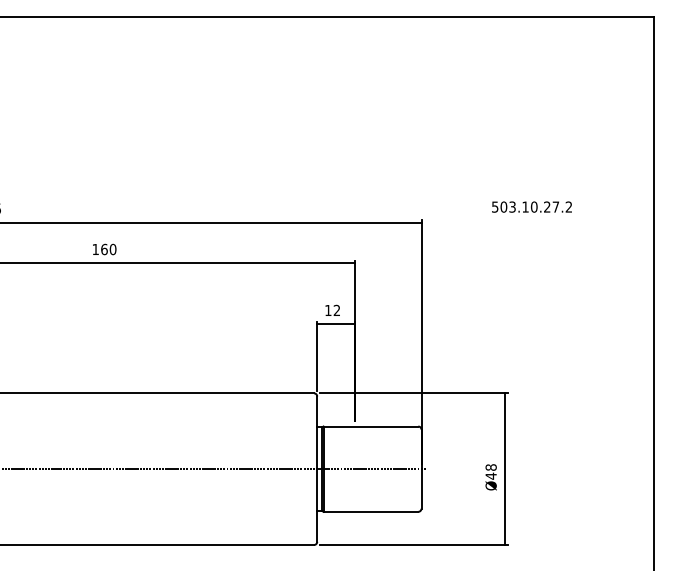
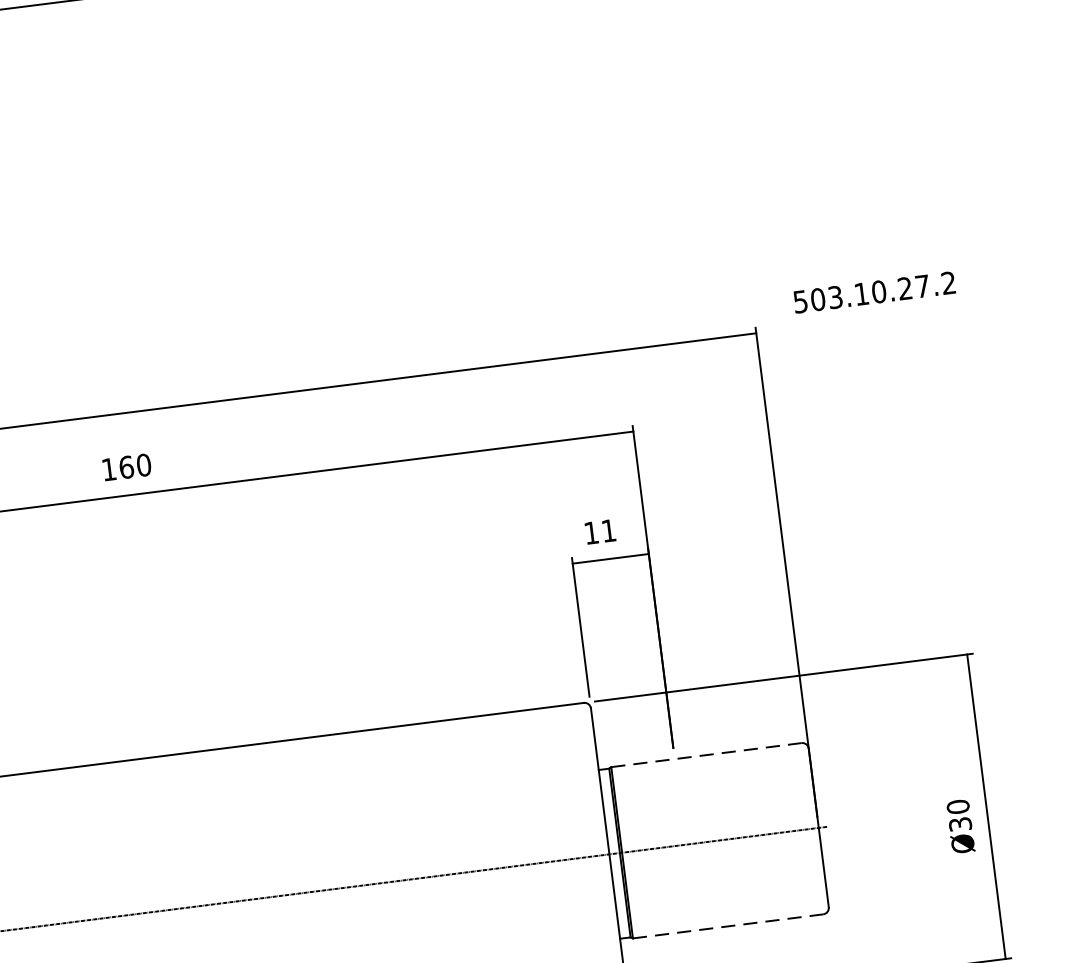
text: (531, 206) -> (873, 291), moved
text: (336, 309) -> (607, 528), 12 -> 11
line: (371, 426) -> (707, 754), solid -> dashed
text: (490, 471) -> (957, 815), Ø48 -> Ø30
line: (371, 511) -> (729, 925), solid -> dashed

